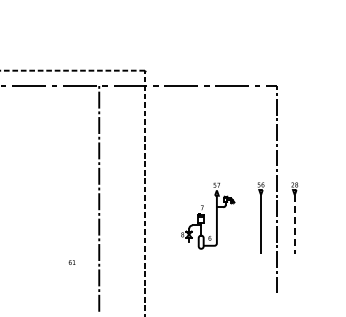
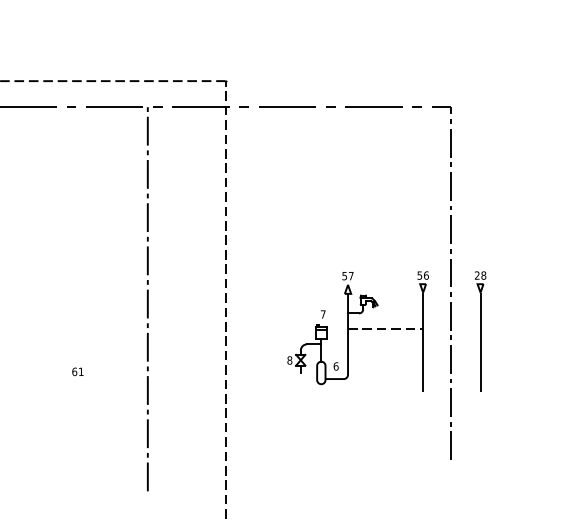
line: (238, 216) -> (384, 329), added
line: (294, 224) -> (480, 342), dashed -> solid
text: (71, 262) -> (76, 371), moved

